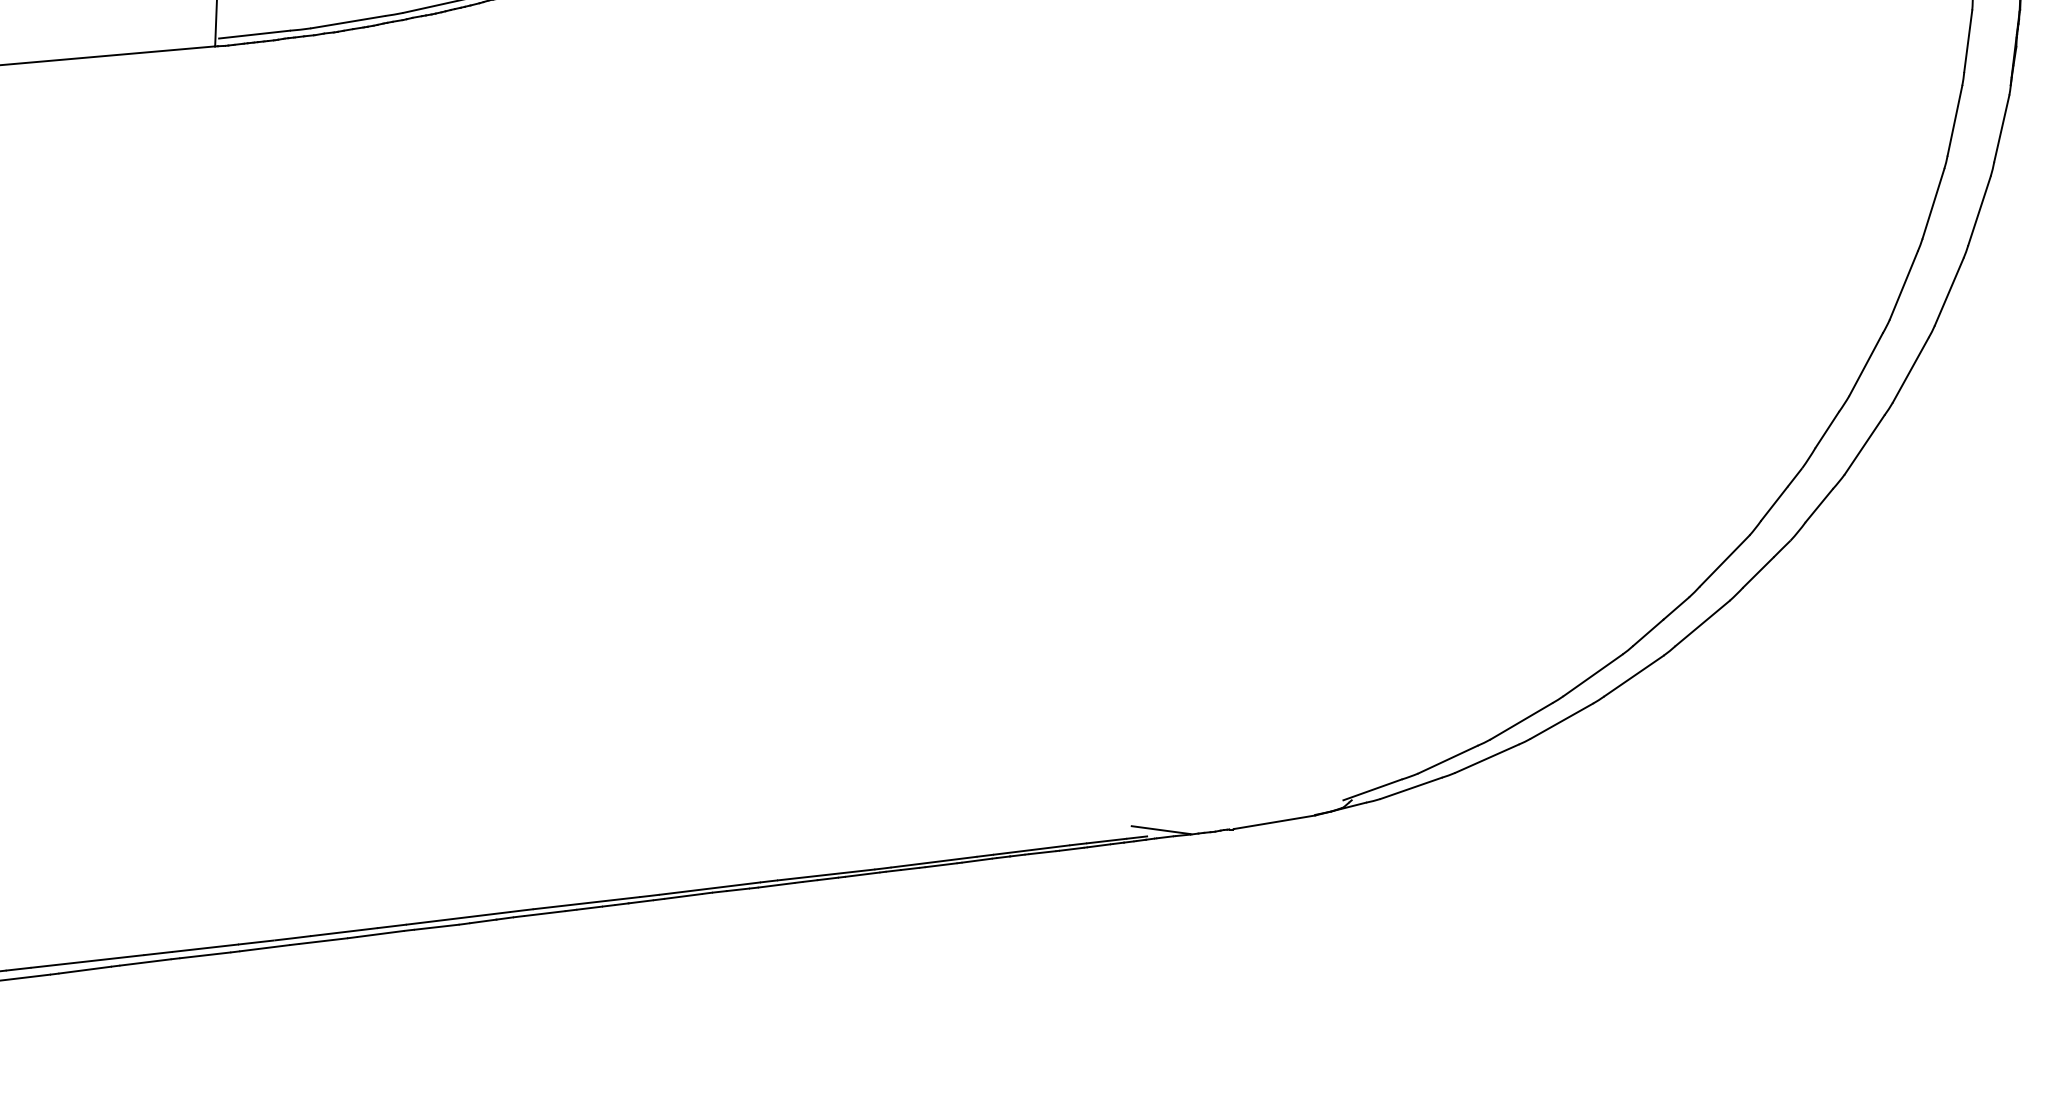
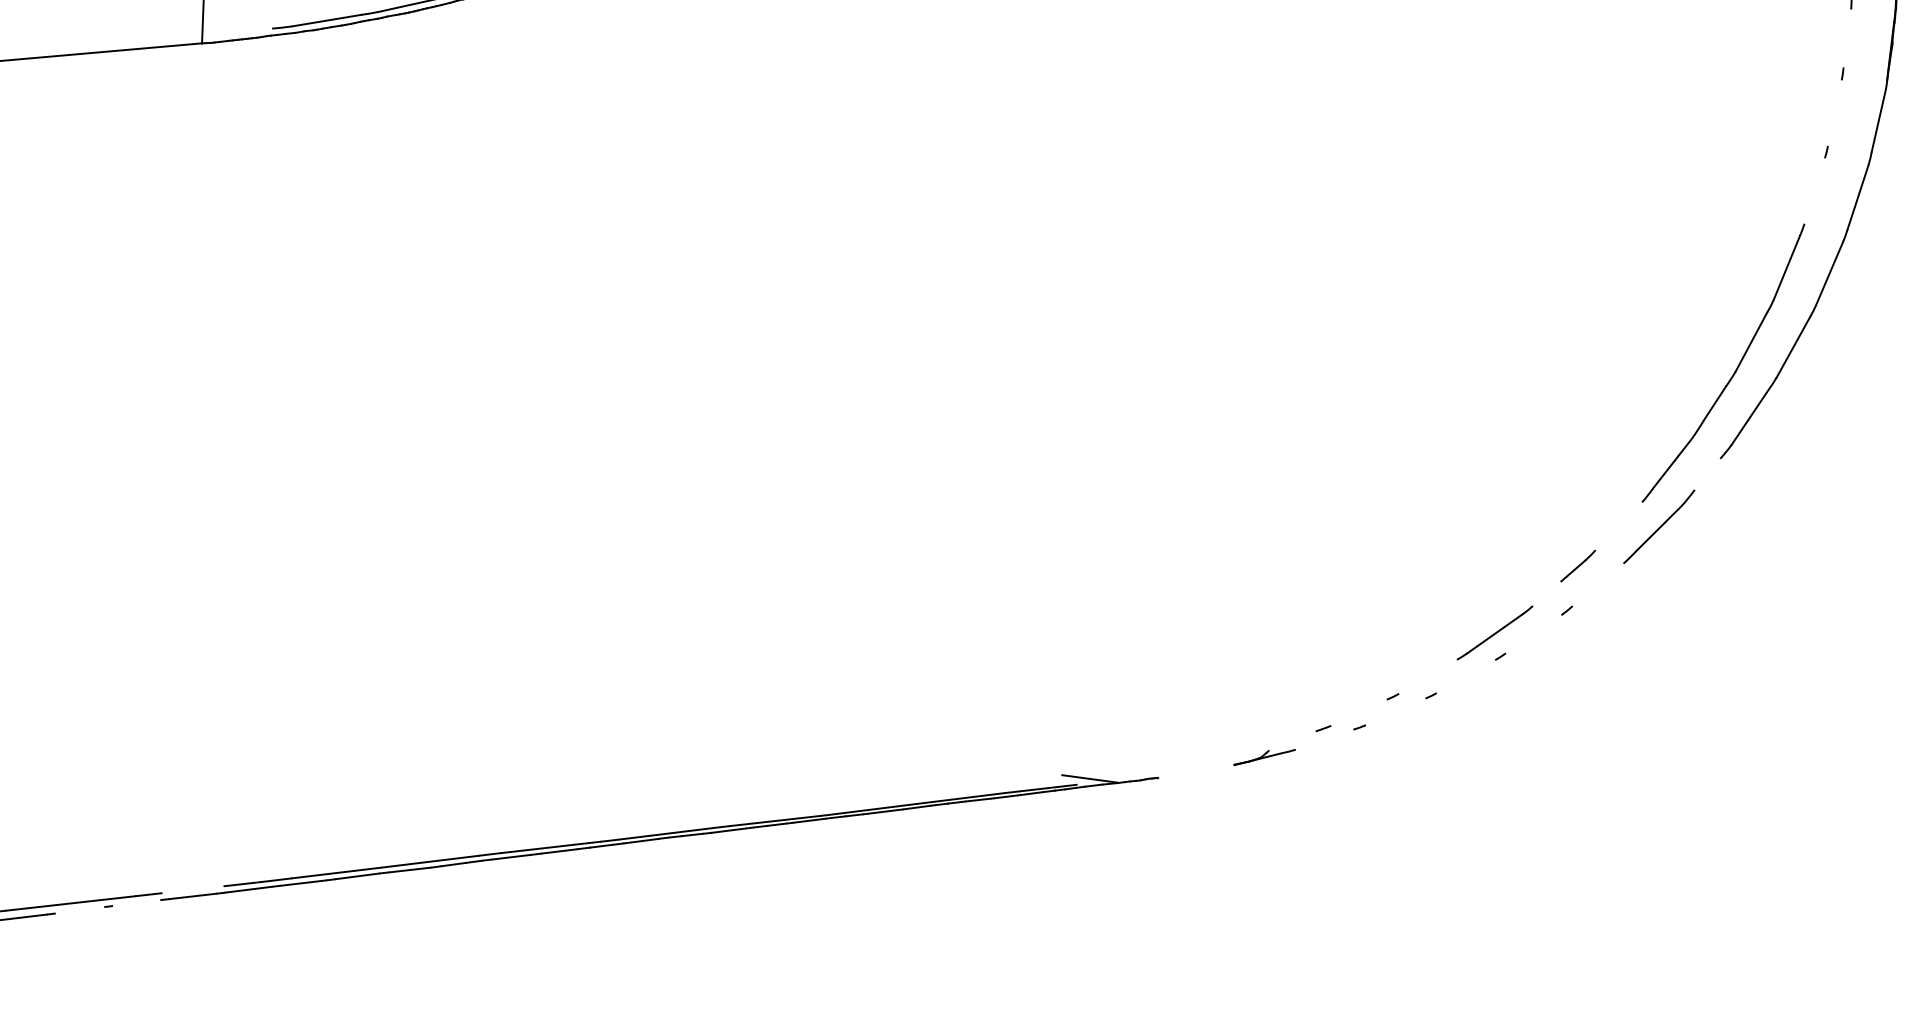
line: (254, 33) -> (238, 31), removed
line: (1968, 41) -> (1847, 38), removed
line: (1954, 120) -> (1834, 112), removed
line: (1933, 203) -> (1814, 190), removed
line: (1819, 504) -> (1707, 473), removed
line: (1724, 561) -> (1618, 526), removed
line: (1702, 622) -> (1597, 584), removed
line: (1648, 632) -> (1547, 593), removed
line: (1633, 676) -> (1533, 634), removed
line: (1520, 721) -> (1427, 676), removed
line: (1561, 721) -> (1465, 676), removed
line: (1486, 758) -> (1395, 711), removed
line: (1447, 759) -> (1358, 712), removed
line: (1411, 788) -> (1324, 739), removed
line: (1371, 789) -> (1287, 740), removed
line: (1274, 822) -> (1196, 771), removed
line: (204, 947) -> (192, 889), removed
line: (145, 962) -> (136, 903), removed
line: (84, 970) -> (79, 910), removed

